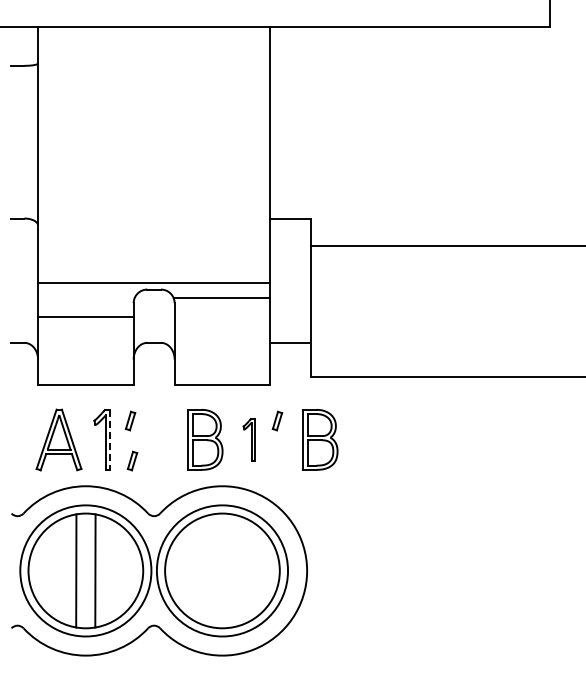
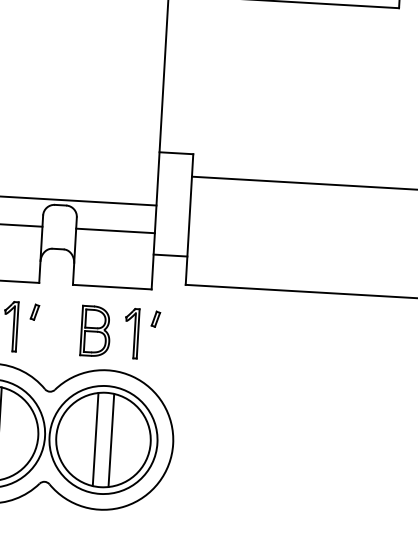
line: (222, 297) -> (115, 230), moved
part: (248, 439) -> (131, 333), size x1.43
part: (320, 439) -> (190, 336), removed
line: (110, 440) -> (17, 327), dashed -> solid
part: (132, 460) -> (34, 344), removed
line: (212, 570) -> (95, 439), added
line: (231, 570) -> (110, 440), added

